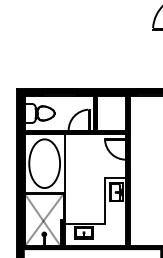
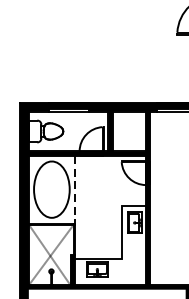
line: (64, 164) -> (74, 190), solid -> dashed

